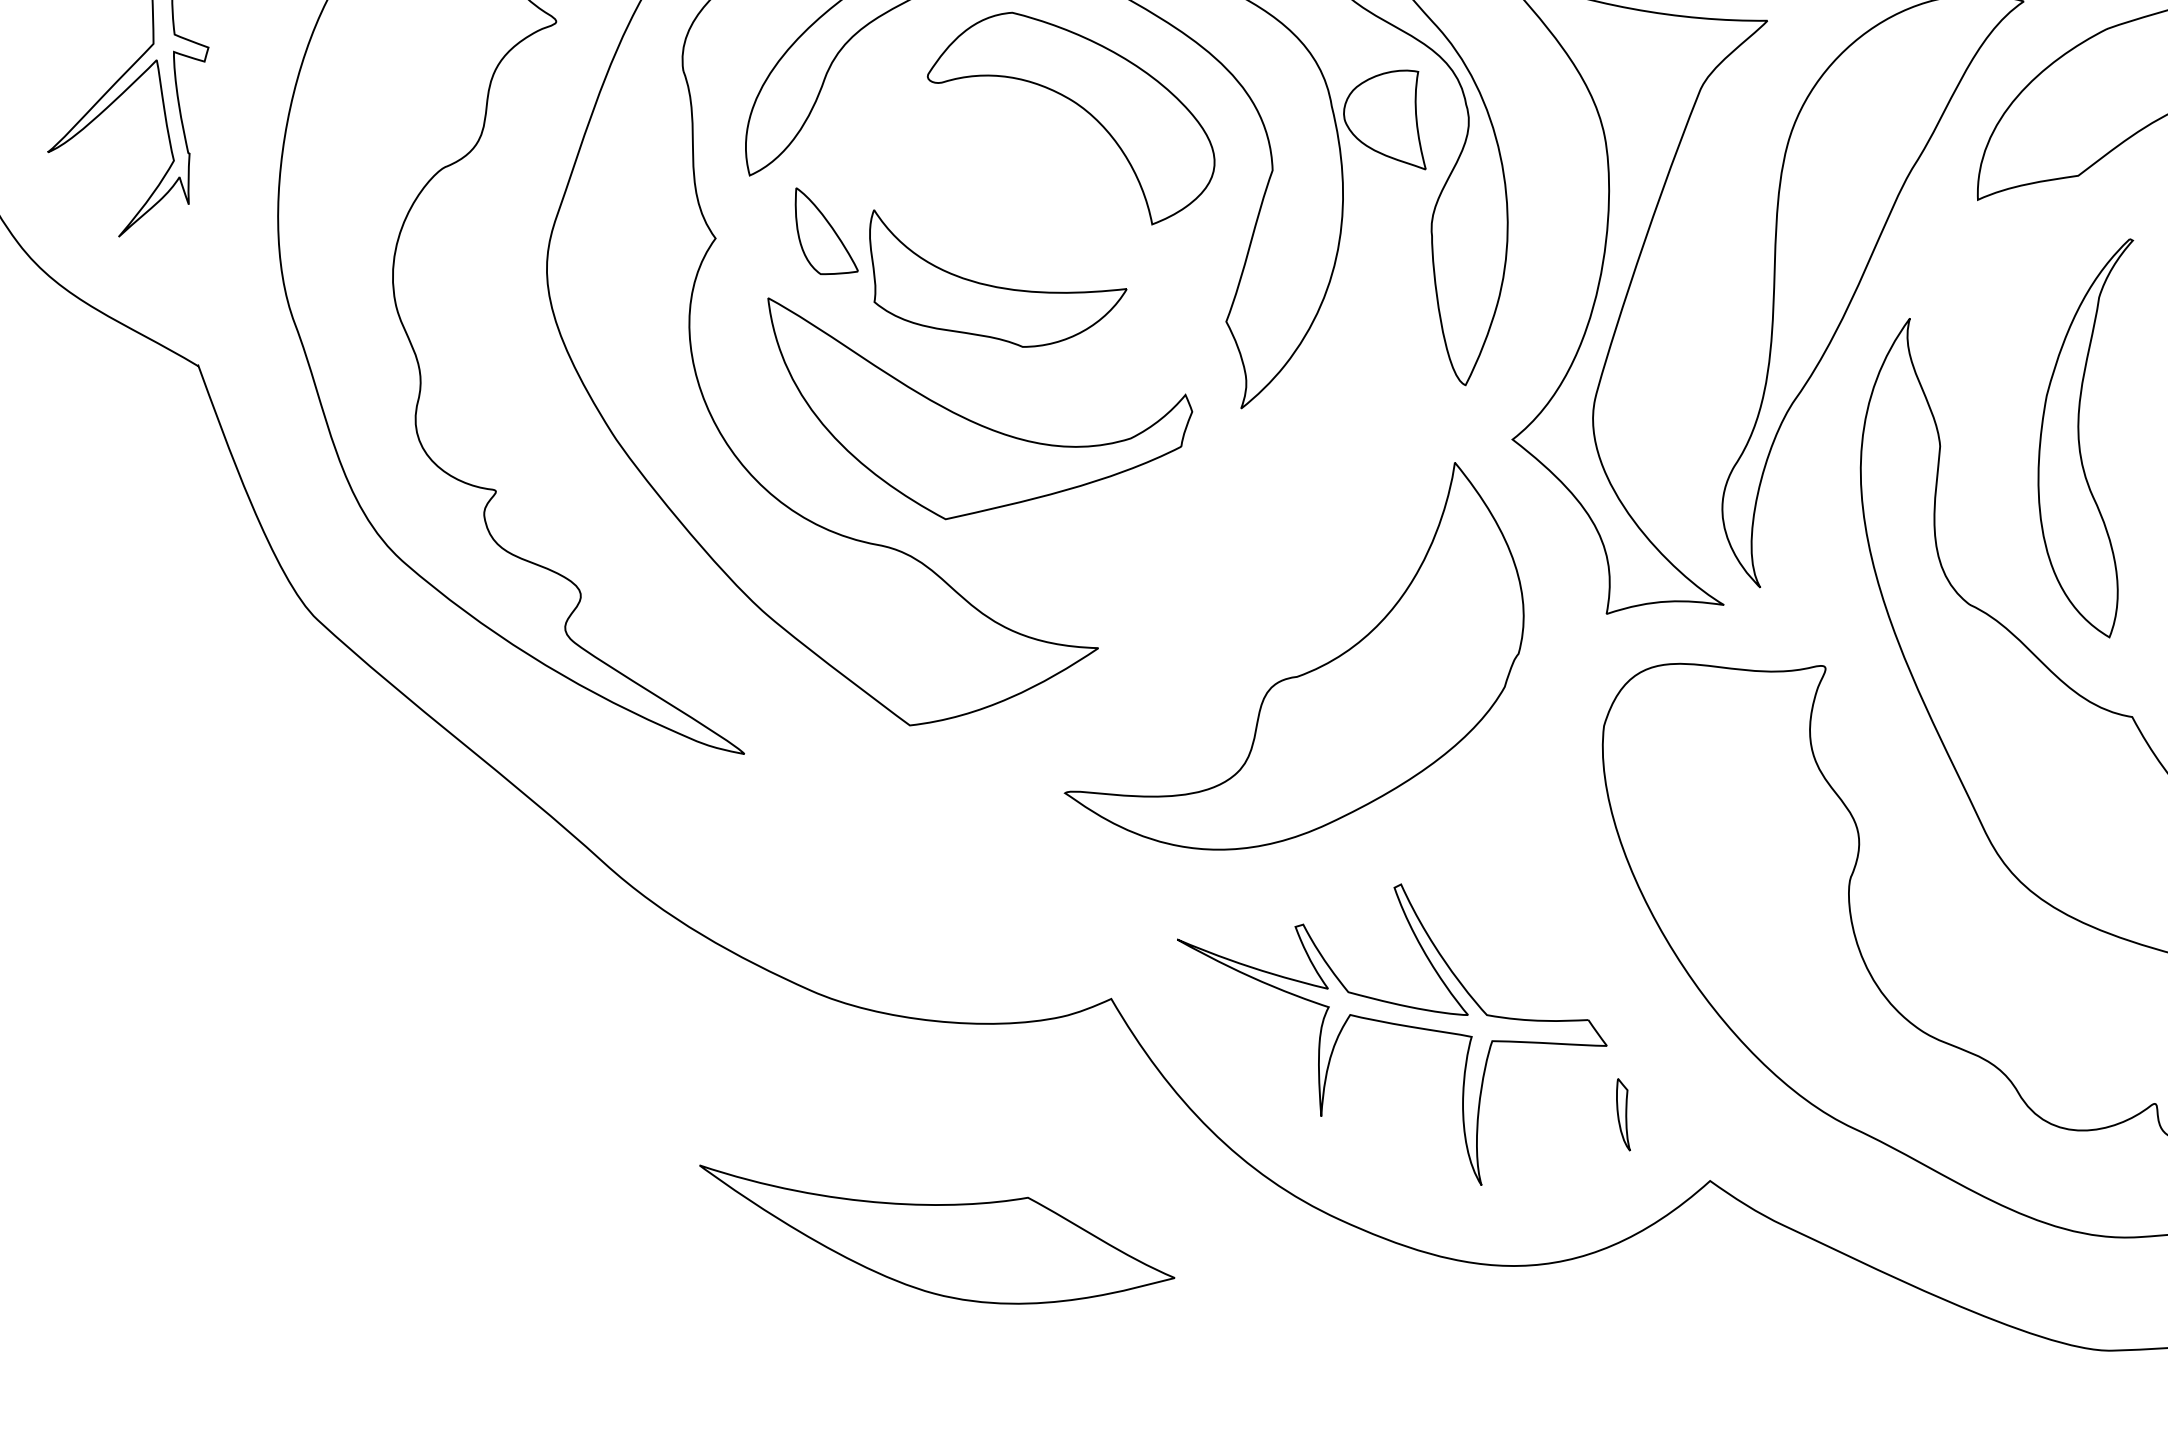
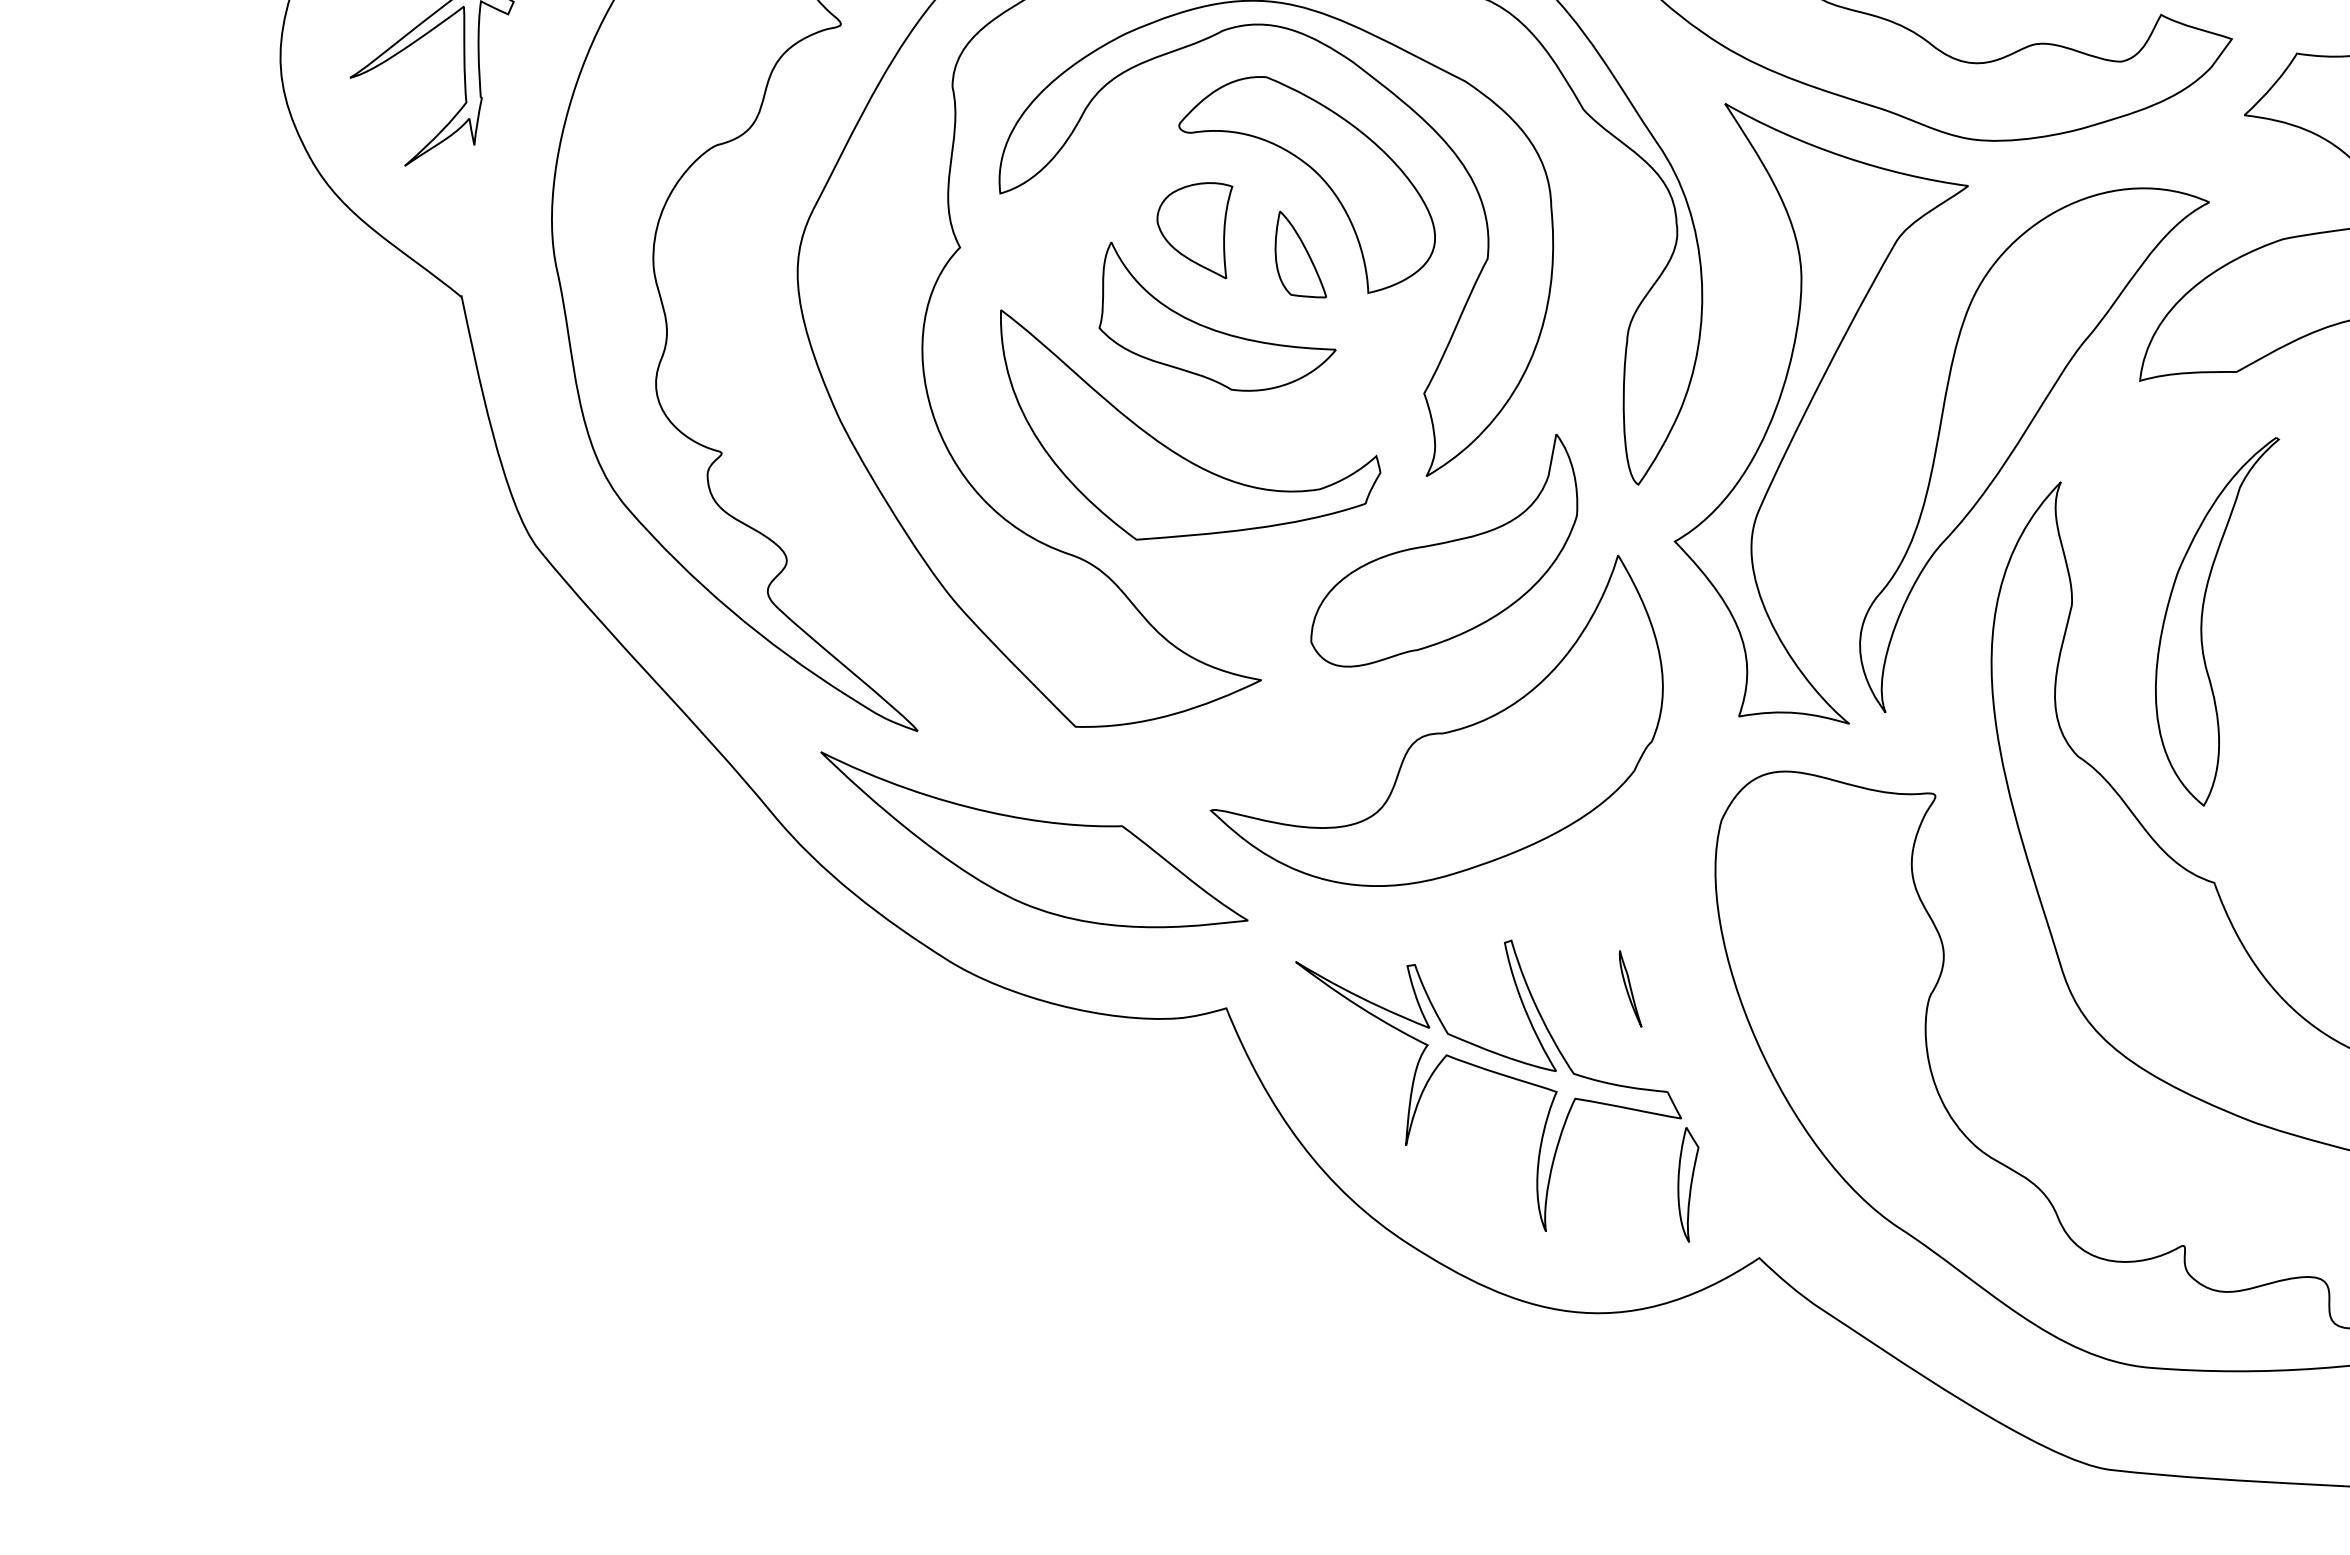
part: (1385, 123) -> (1194, 230), moved
part: (824, 230) -> (1300, 254), moved
part: (1271, 483) -> (1444, 550), added
part: (1533, 916) -> (1630, 988), added
part: (1624, 1114) -> (1688, 1184), size x1.67
part: (937, 1225) -> (1034, 839), moved

